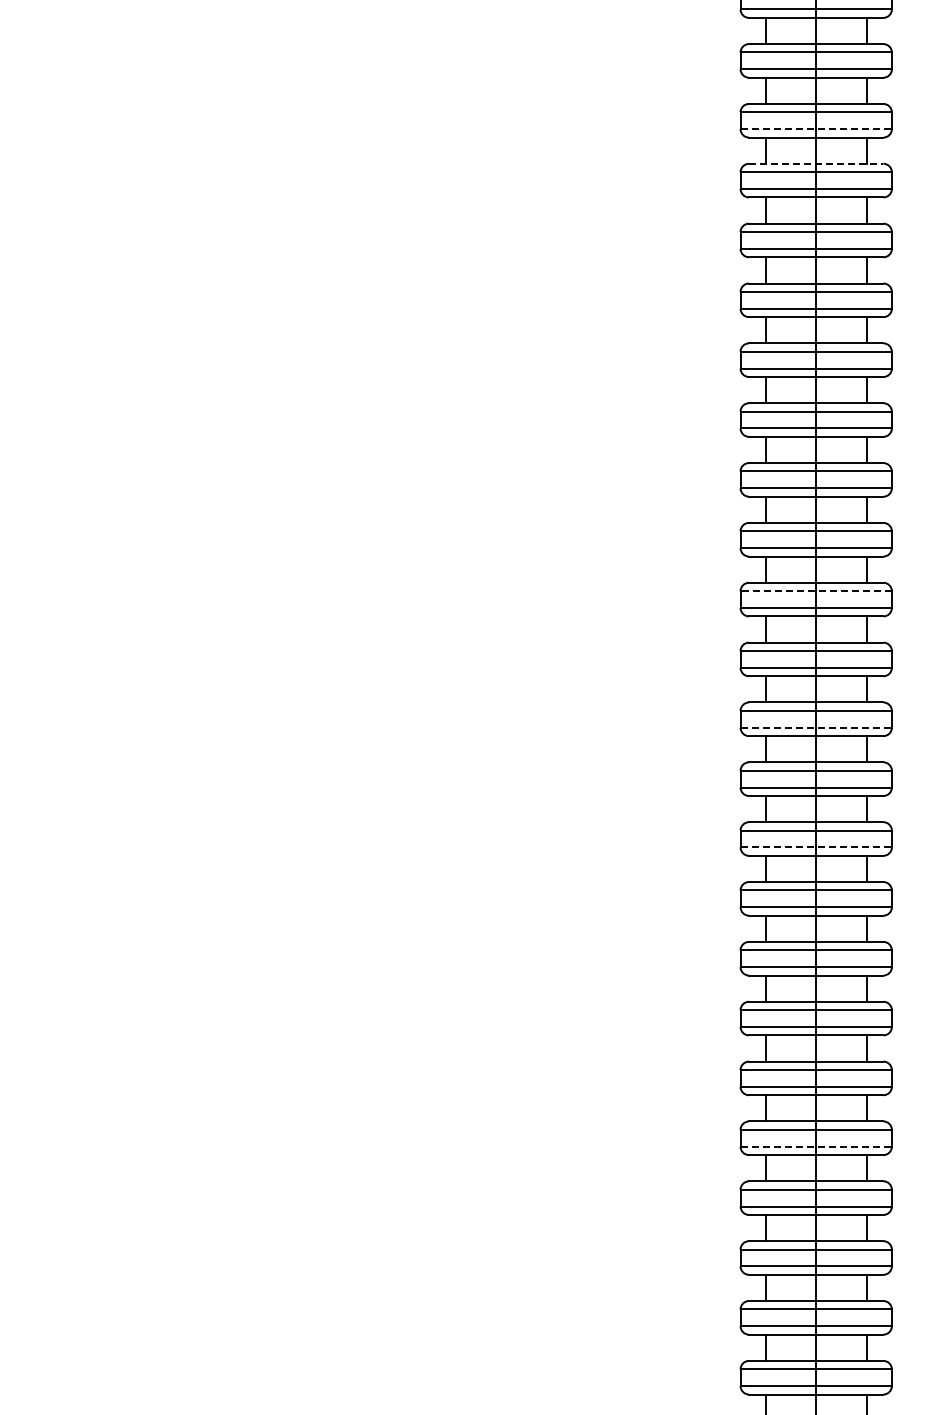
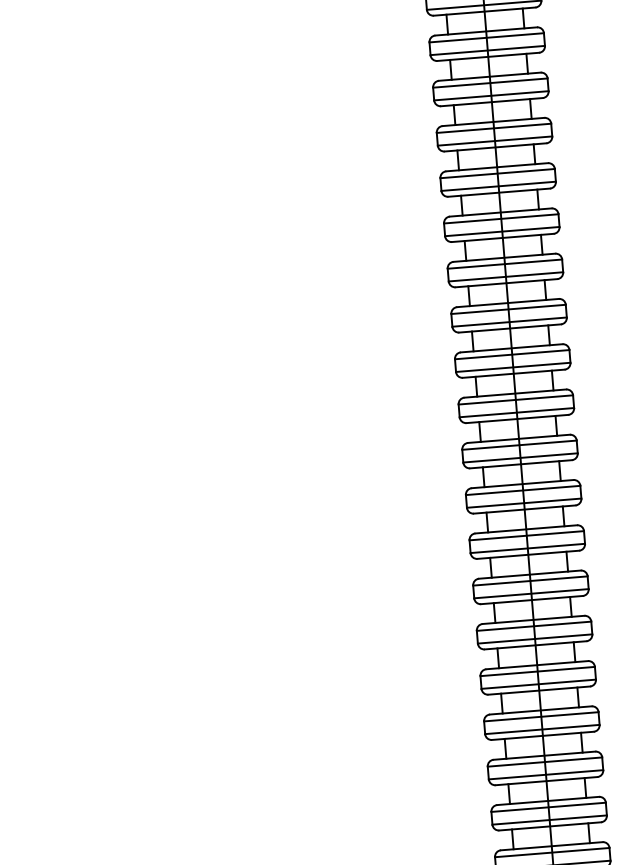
line: (816, 129) -> (487, 50), dashed -> solid
line: (816, 163) -> (490, 76), dashed -> solid
line: (816, 591) -> (516, 400), dashed -> solid
line: (816, 727) -> (524, 503), dashed -> solid
line: (816, 847) -> (531, 593), dashed -> solid
line: (816, 1146) -> (549, 819), dashed -> solid

